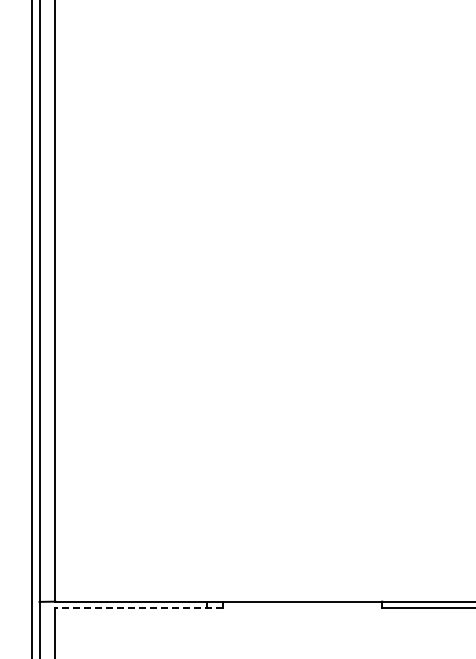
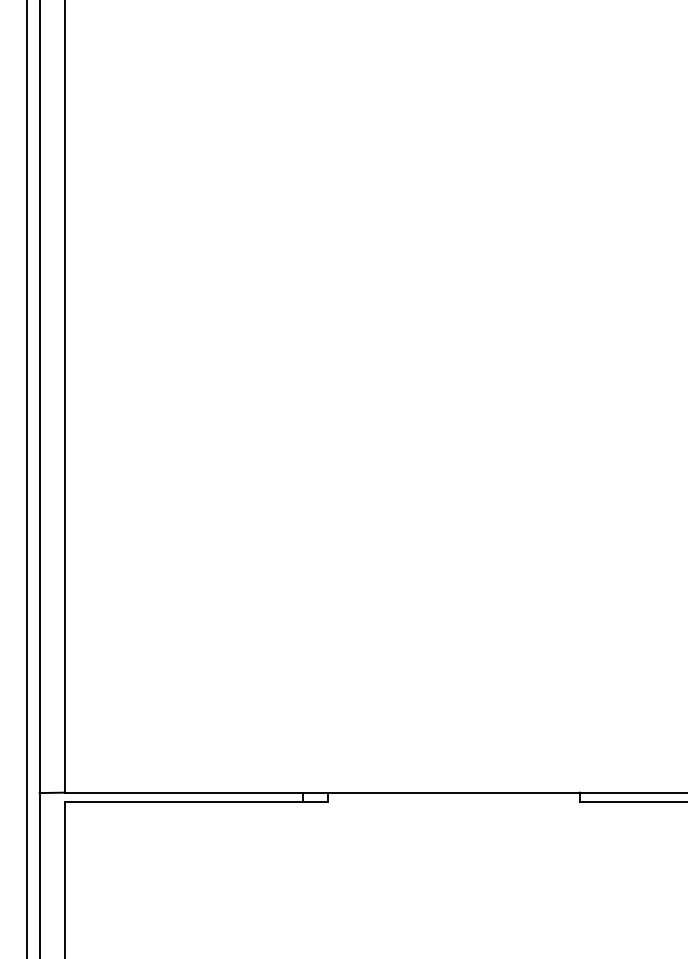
line: (139, 607) -> (197, 801), dashed -> solid

